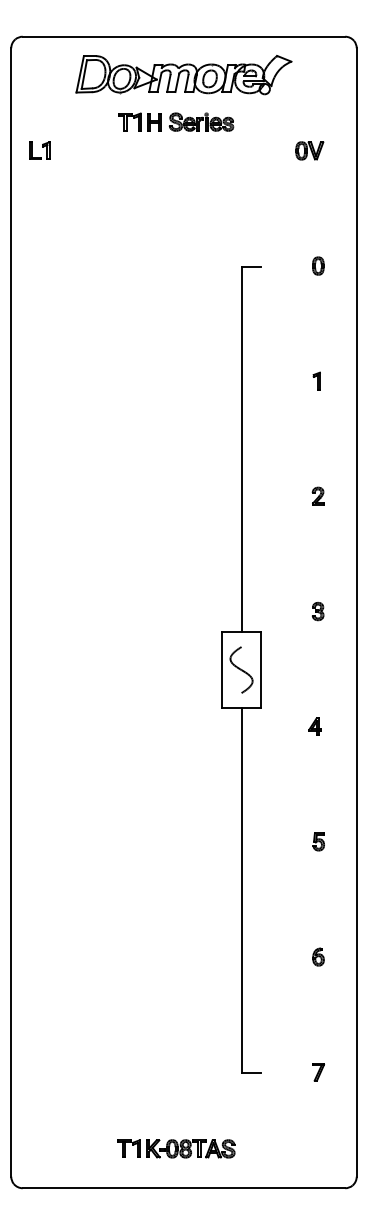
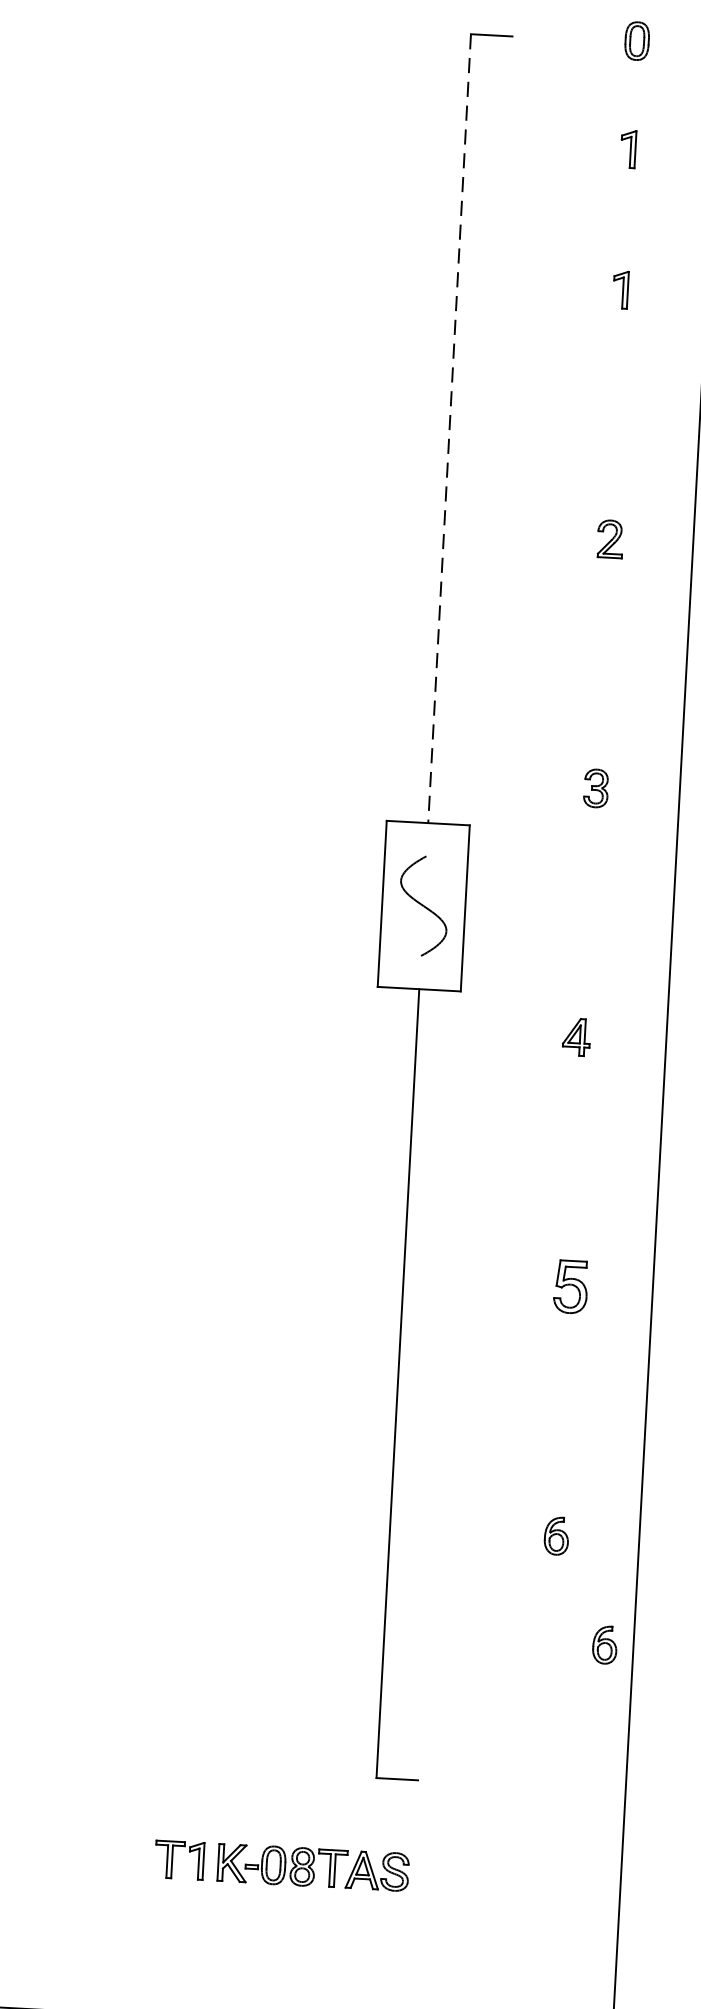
part: (316, 315) -> (627, 147), added
line: (241, 449) -> (449, 428), solid -> dashed
part: (318, 841) -> (570, 1286), size x1.4
part: (343, 1005) -> (604, 1643), added
part: (318, 1072) -> (543, 1785), removed
part: (176, 1148) -> (282, 1864), moved

